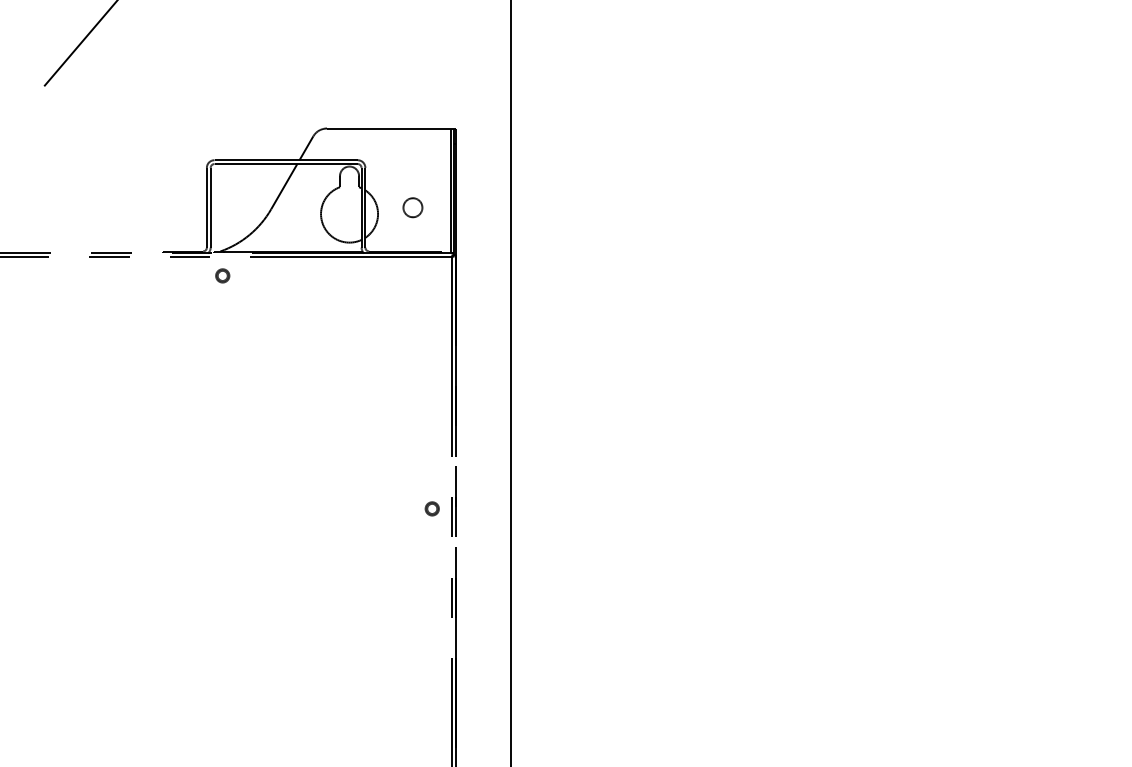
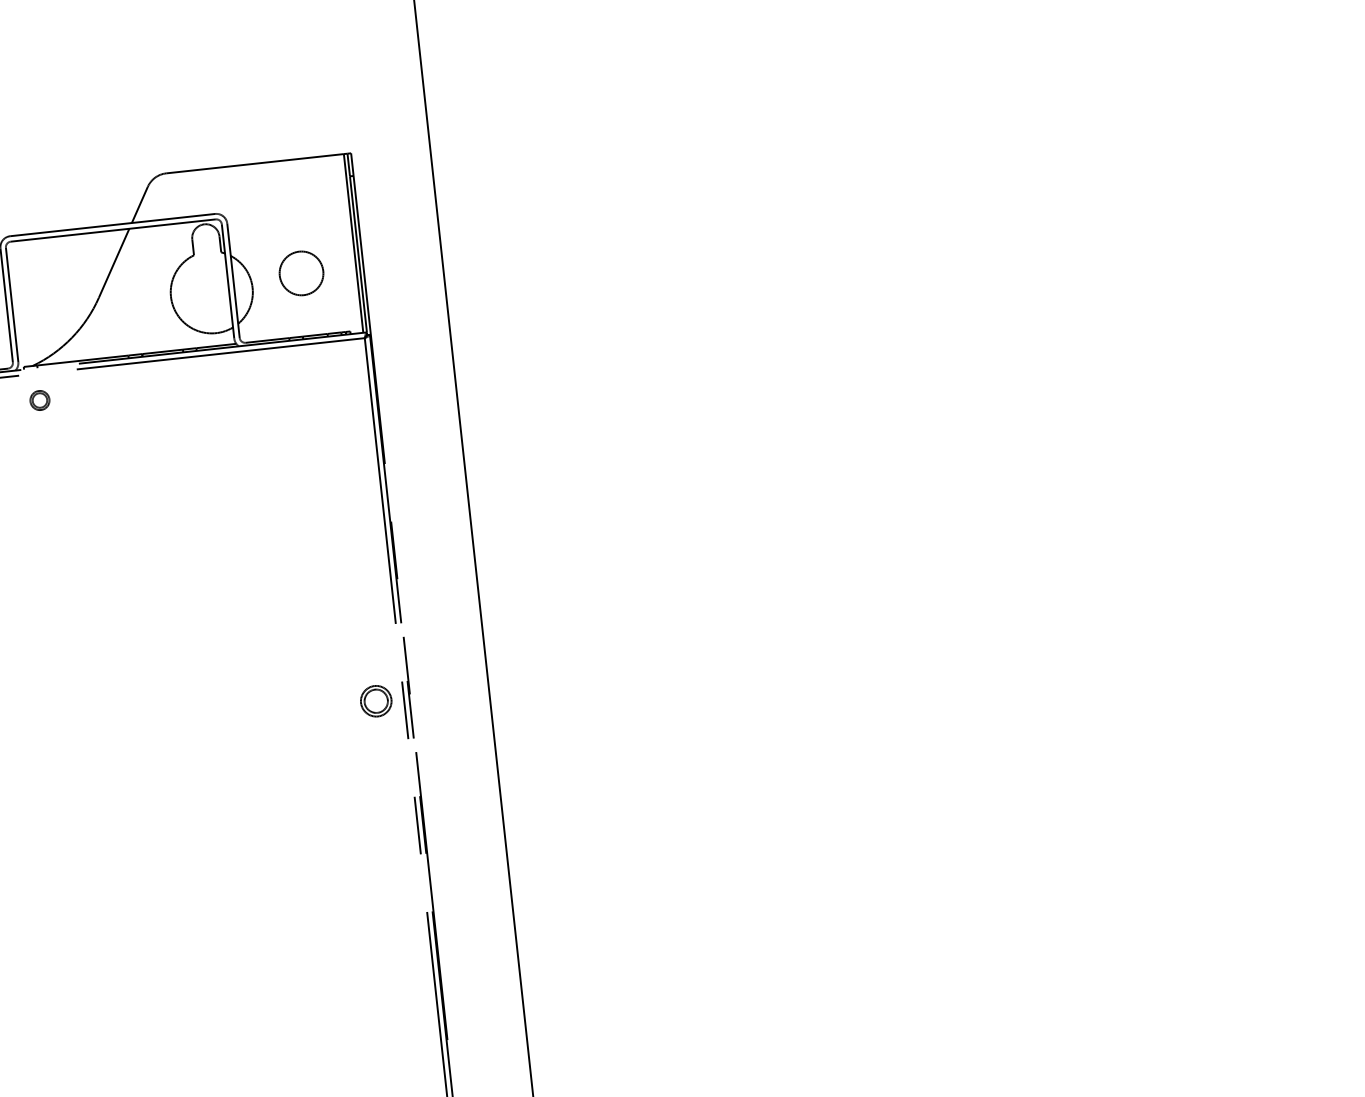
circle: (412, 207) -> (300, 273), size x1.6
circle: (431, 508) -> (374, 700), size x1.6

